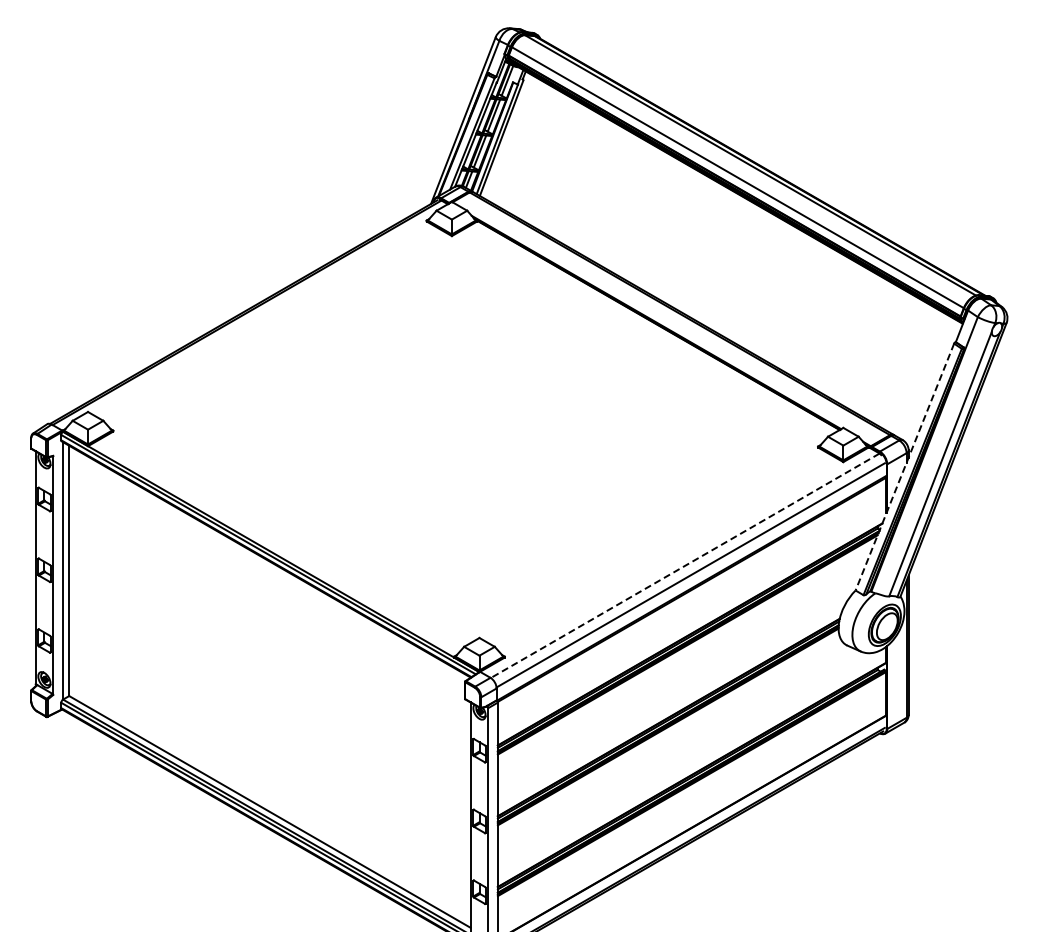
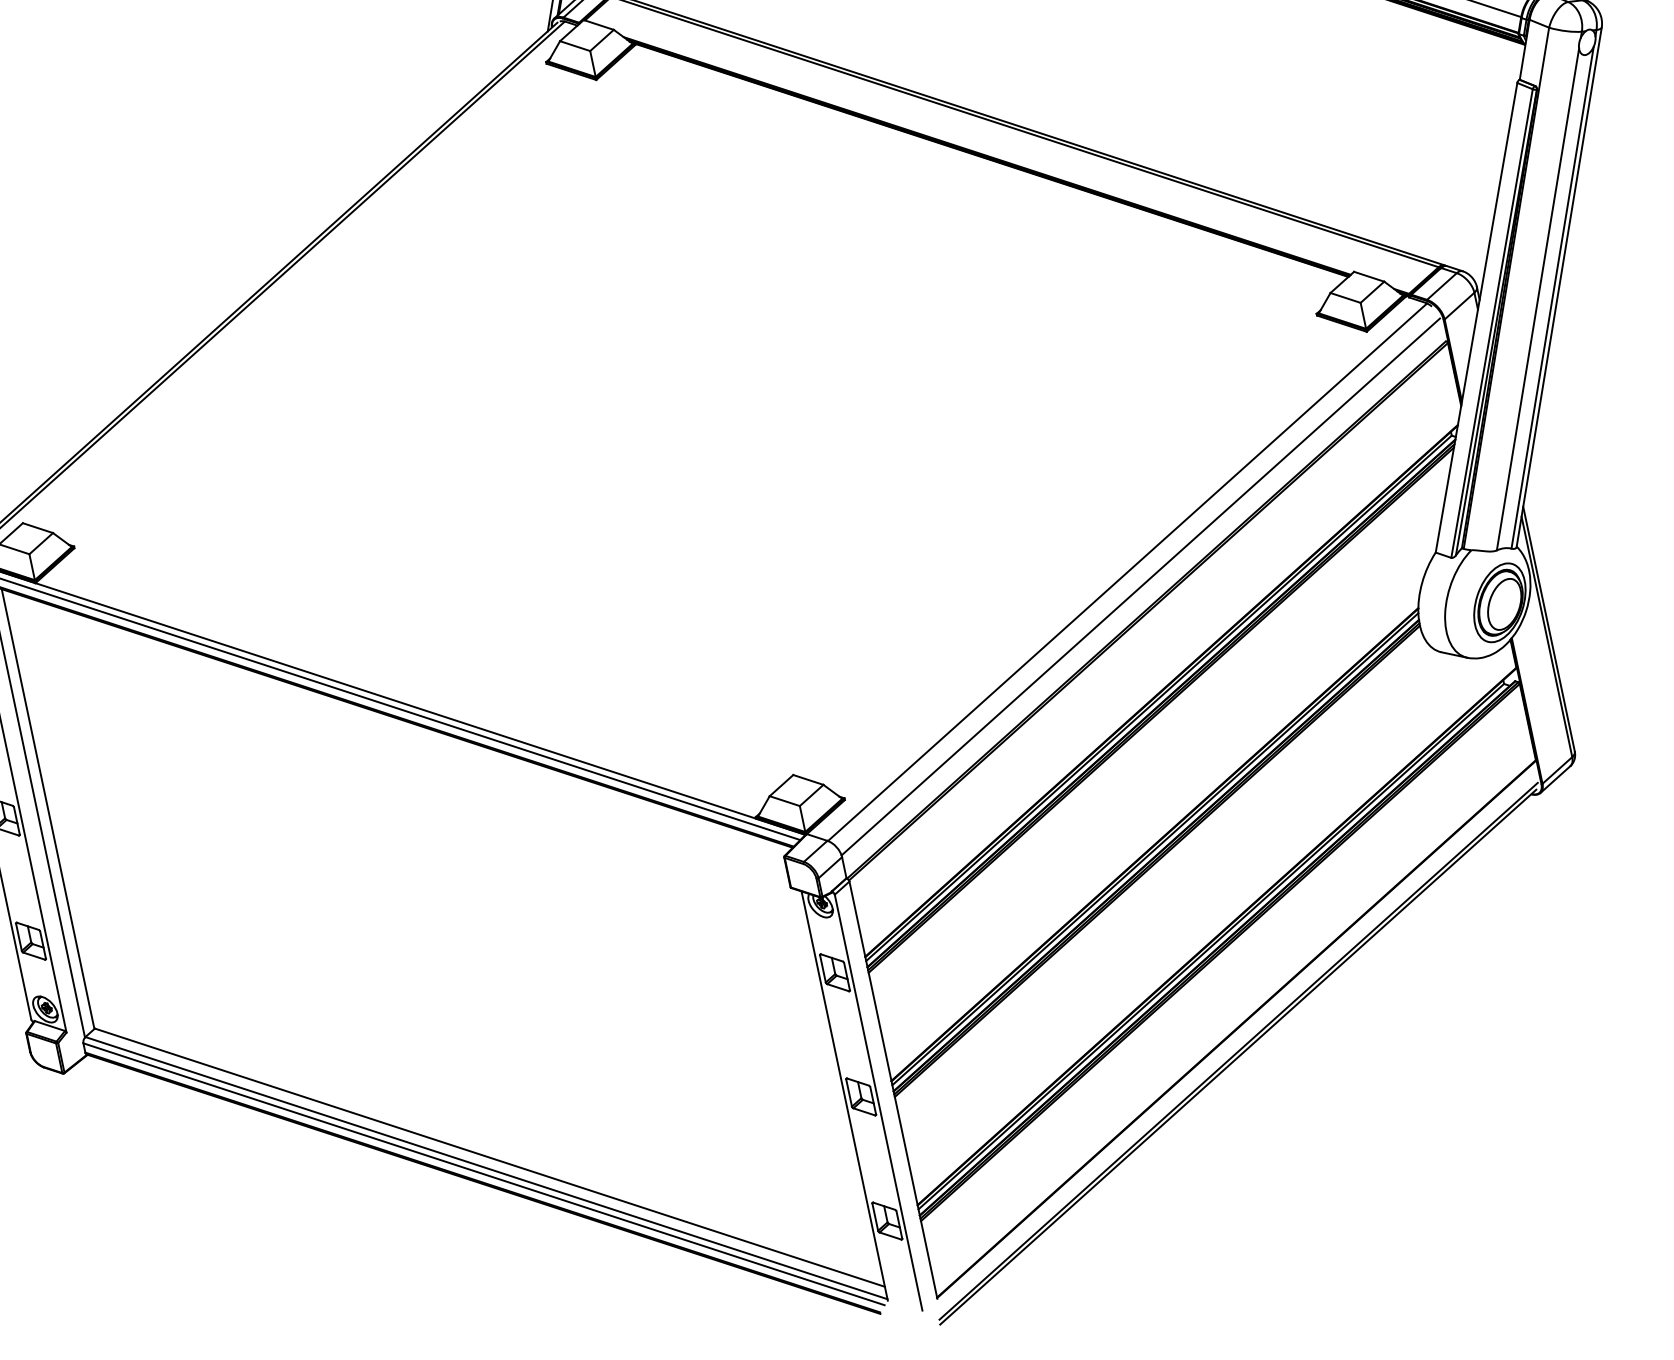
line: (904, 467) -> (1476, 318), dashed -> solid
line: (684, 566) -> (1126, 573), dashed -> solid

